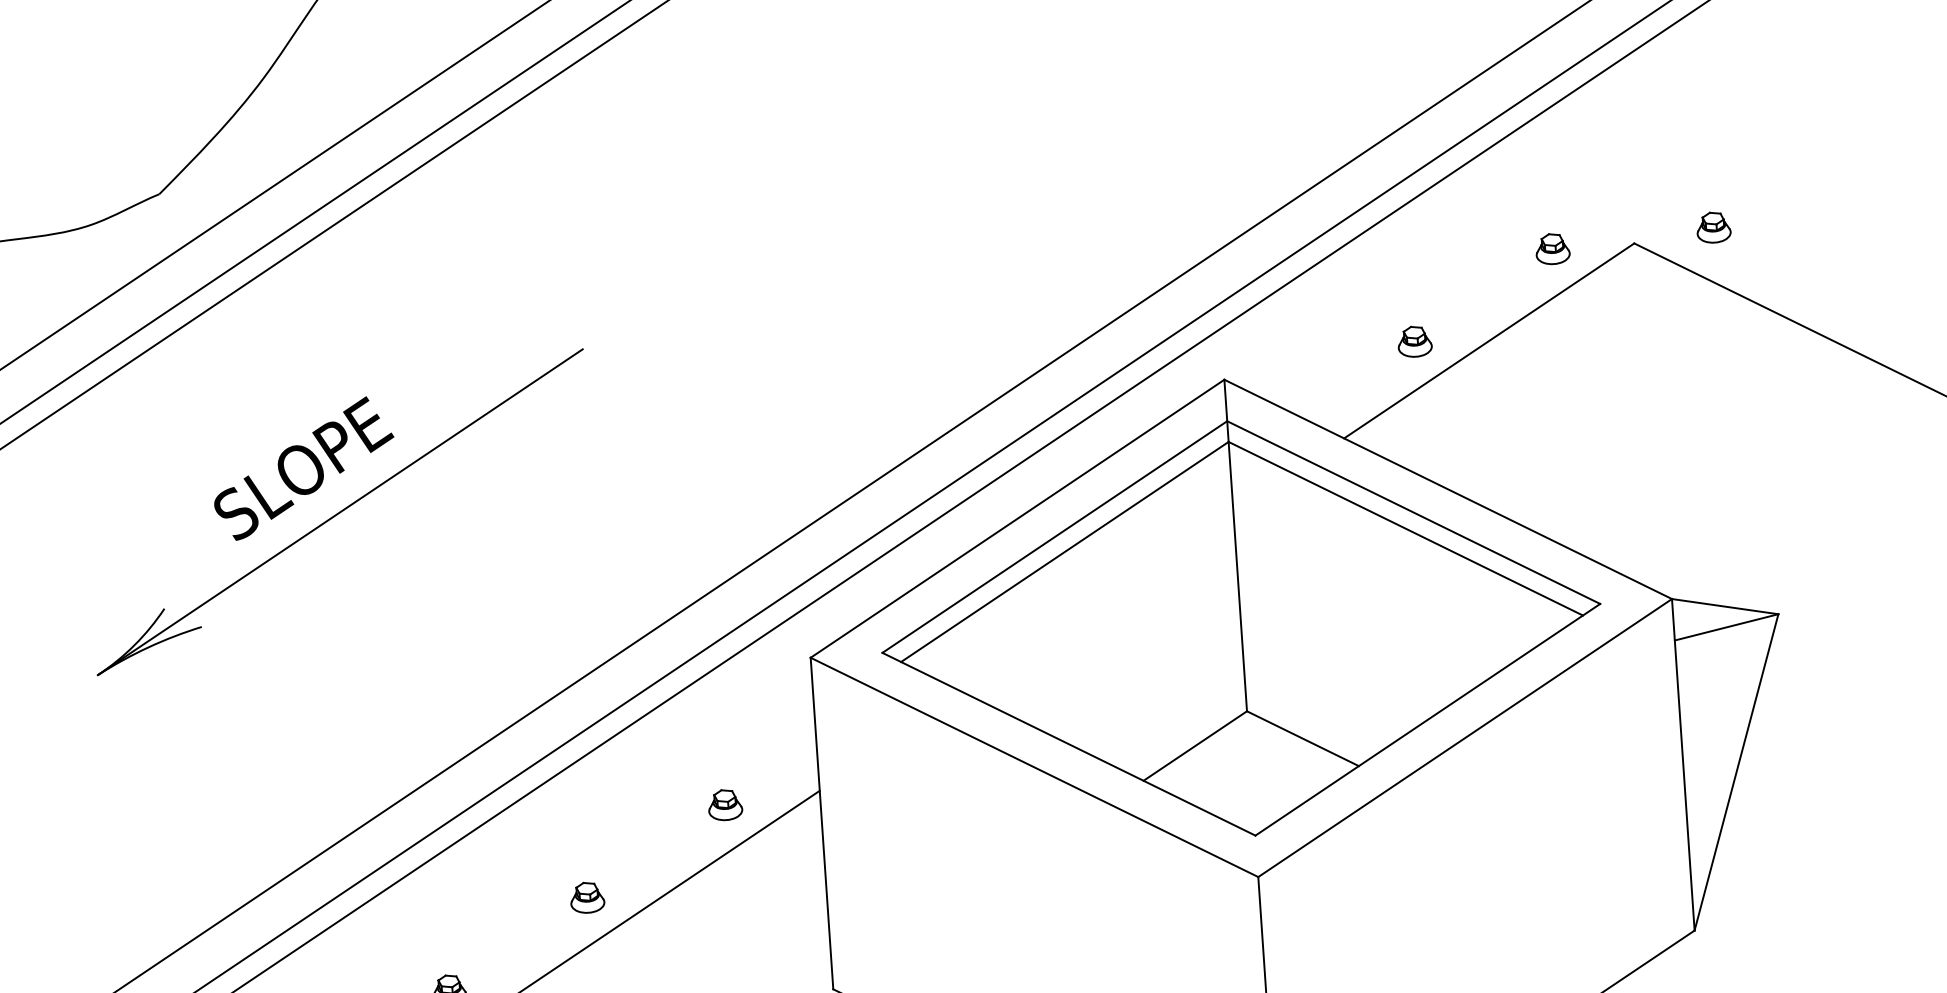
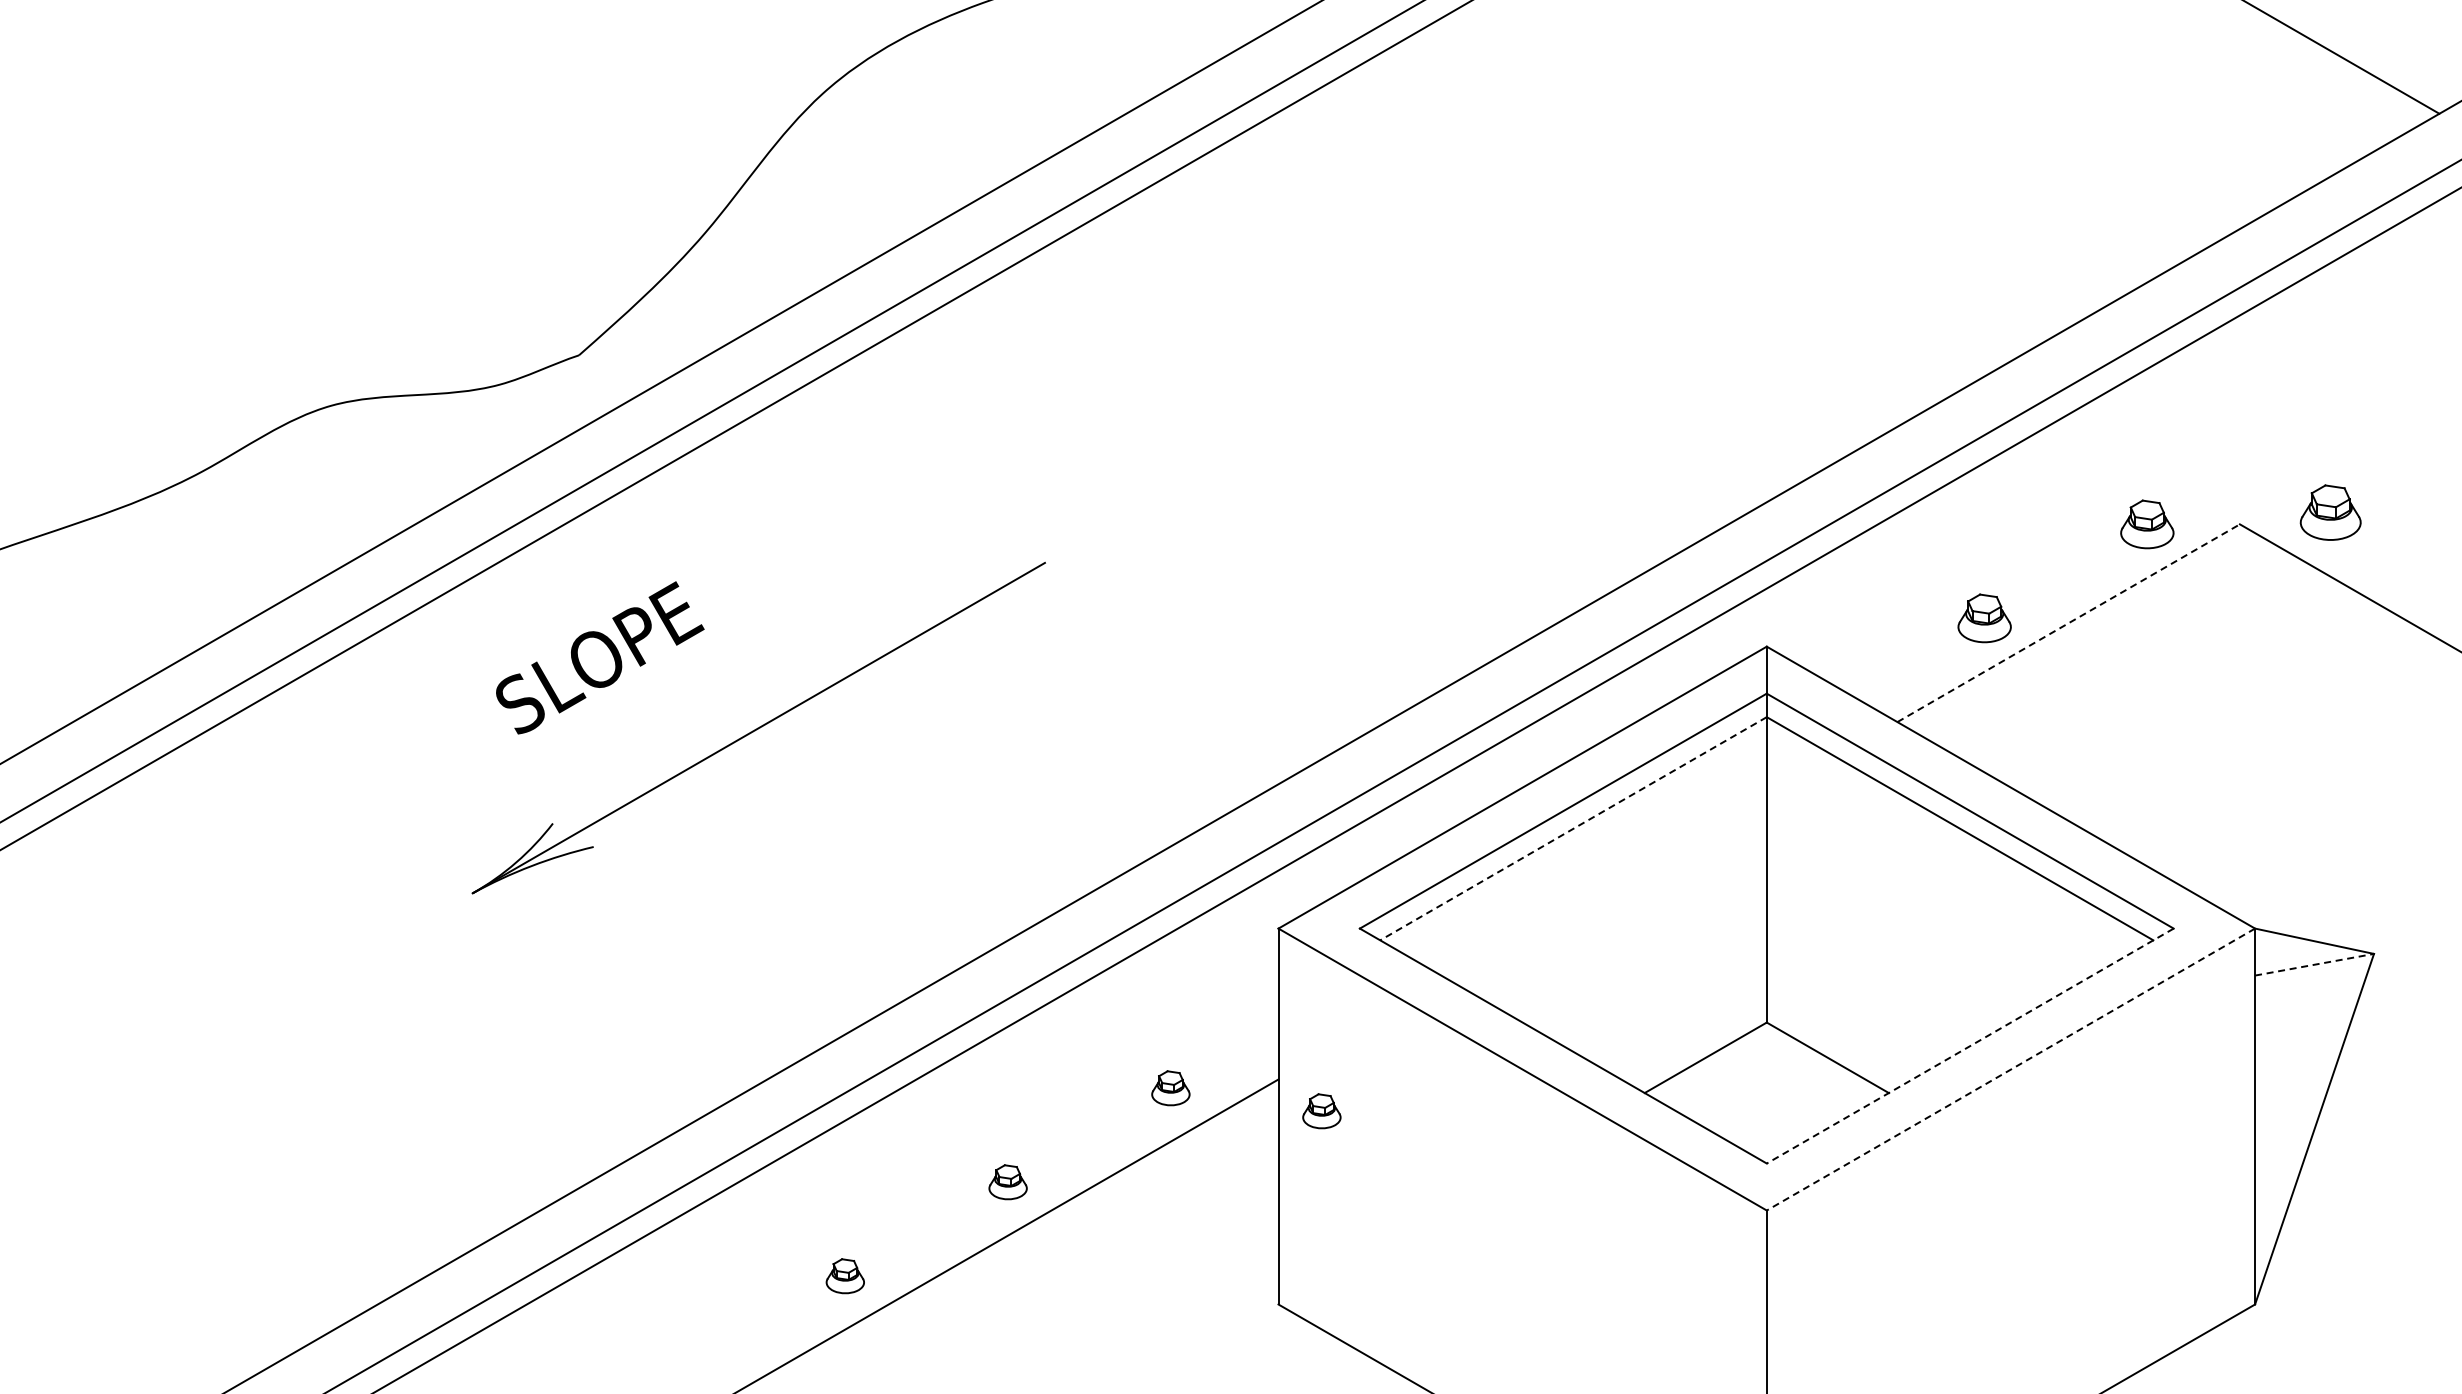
part: (1713, 227) -> (2330, 512), size x1.6
part: (1552, 249) -> (2147, 524), size x1.4
part: (1414, 341) -> (1984, 618), size x1.4
line: (1489, 341) -> (2068, 623), solid -> dashed
text: (304, 468) -> (600, 657), moved
line: (1064, 551) -> (1573, 828), solid -> dashed
line: (1727, 627) -> (2315, 964), solid -> dashed
line: (1428, 720) -> (1970, 1046), solid -> dashed
line: (1464, 738) -> (2010, 1069), solid -> dashed
part: (859, 816) -> (1321, 1111), added

